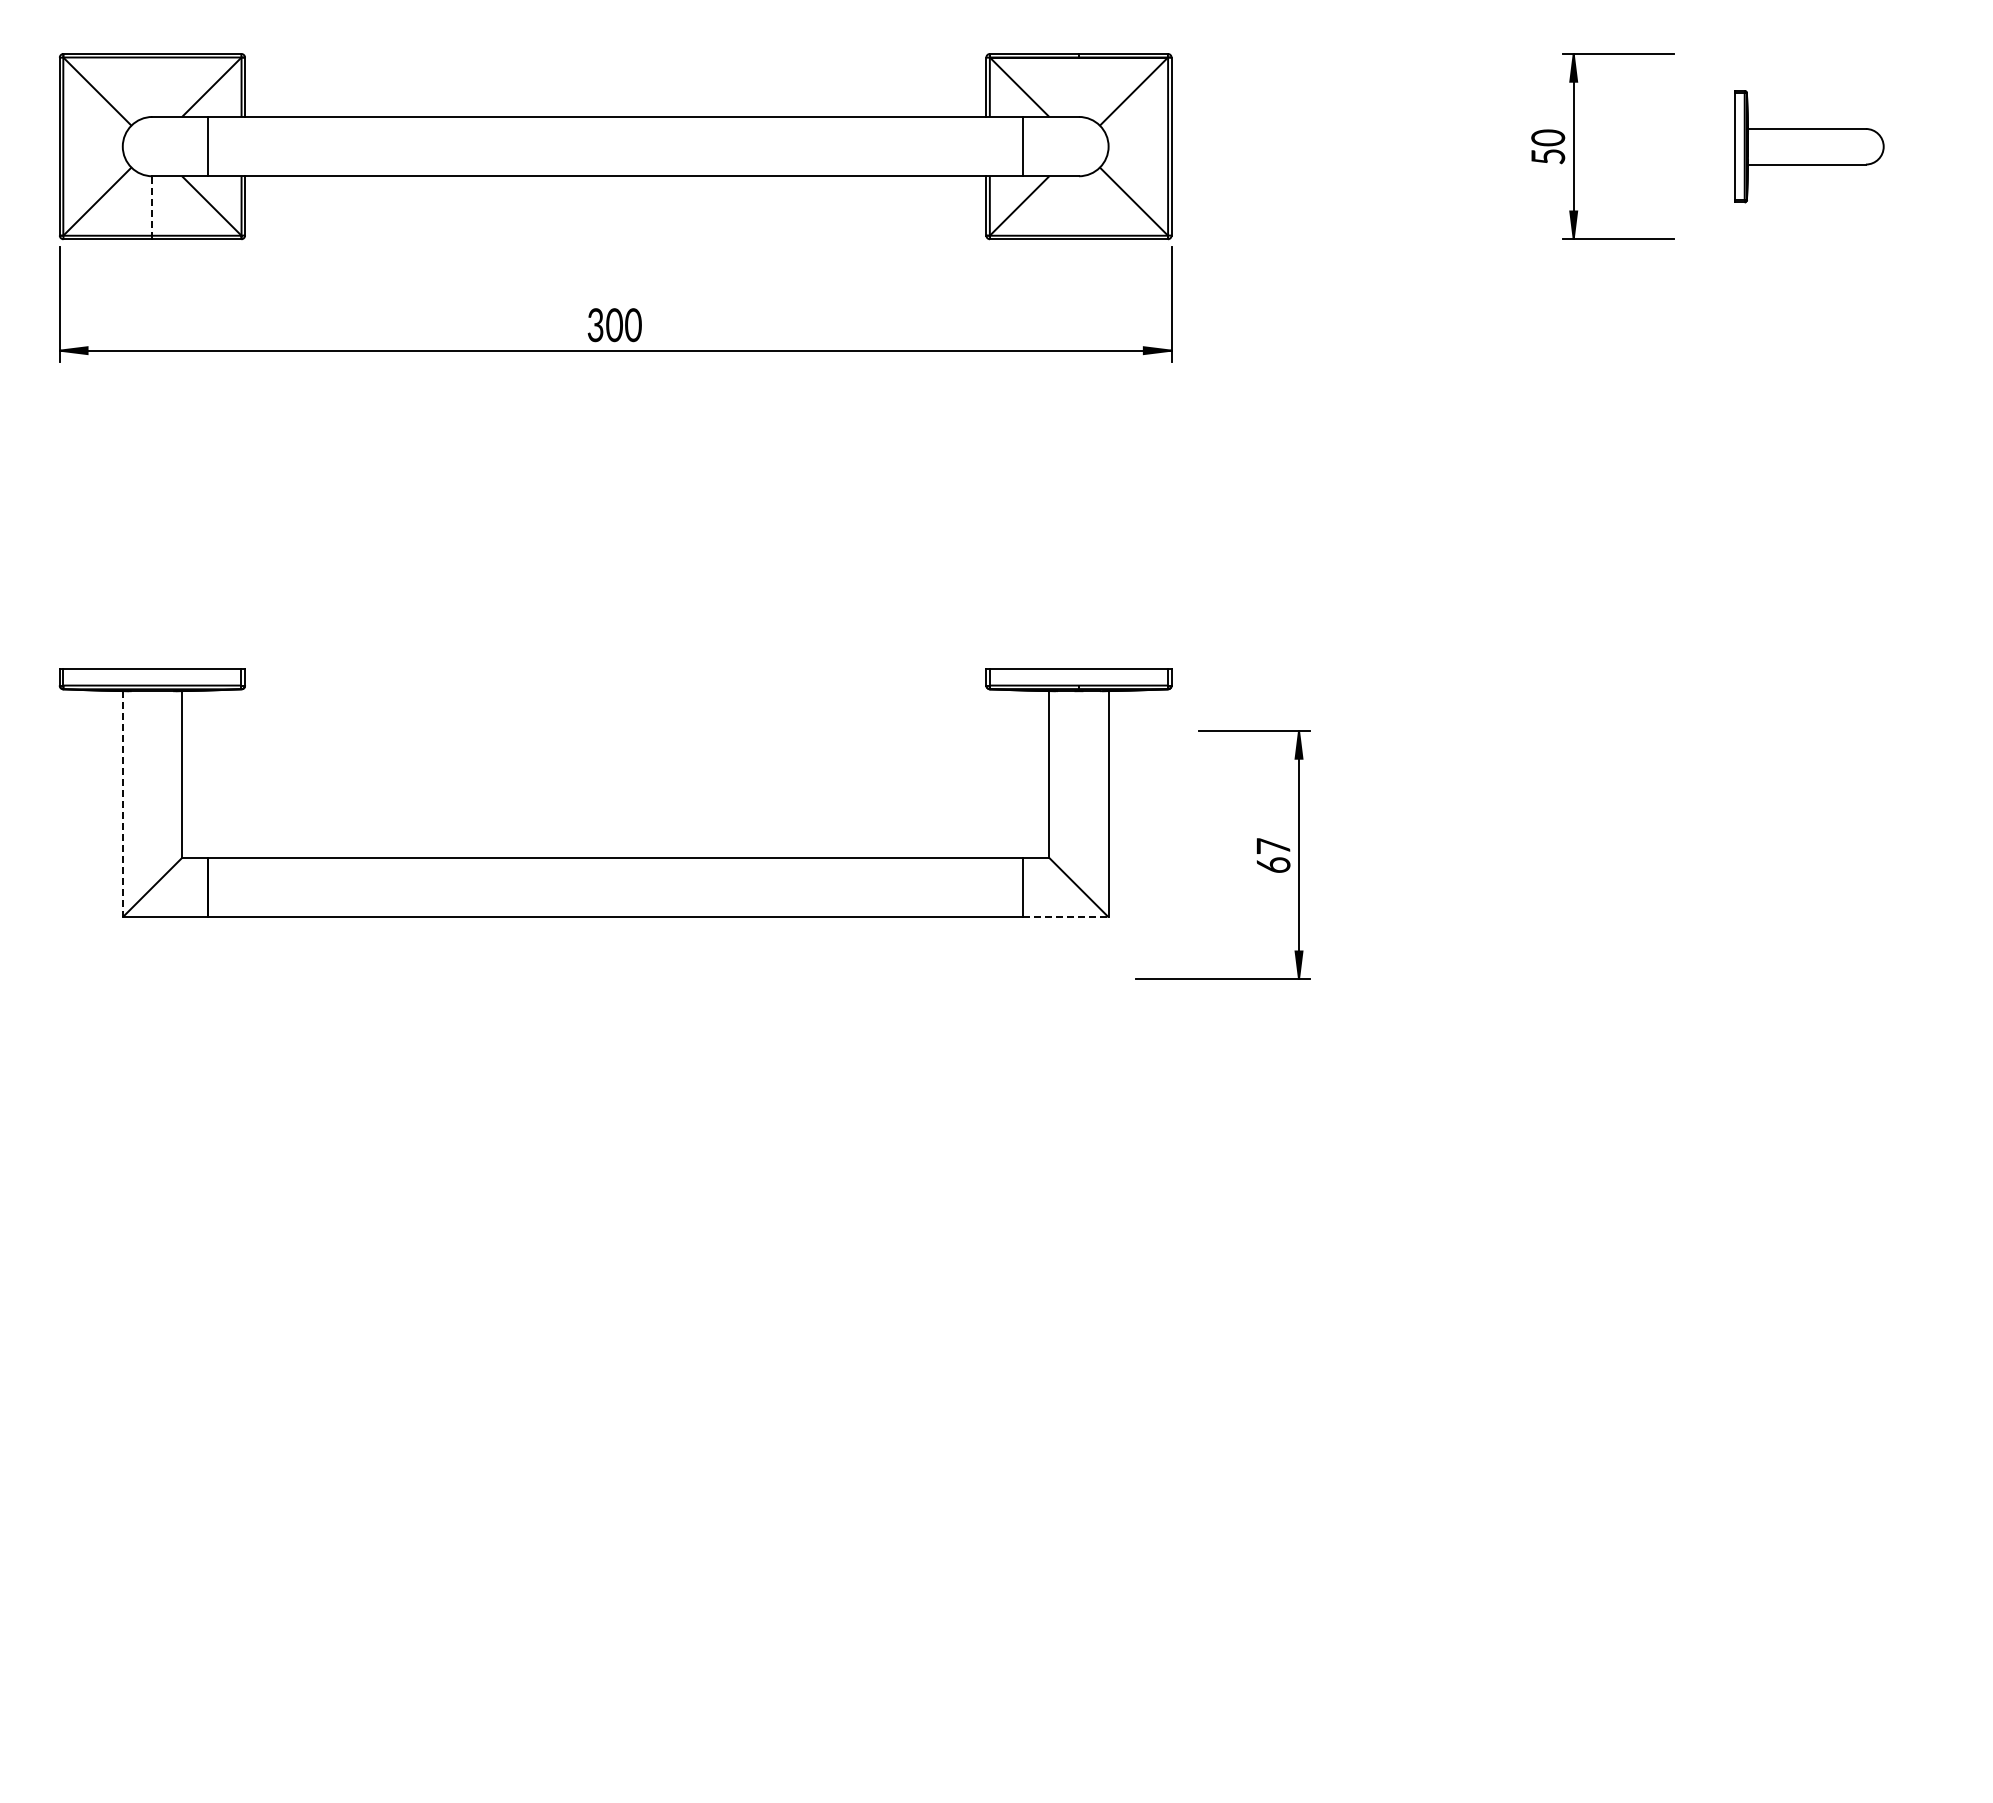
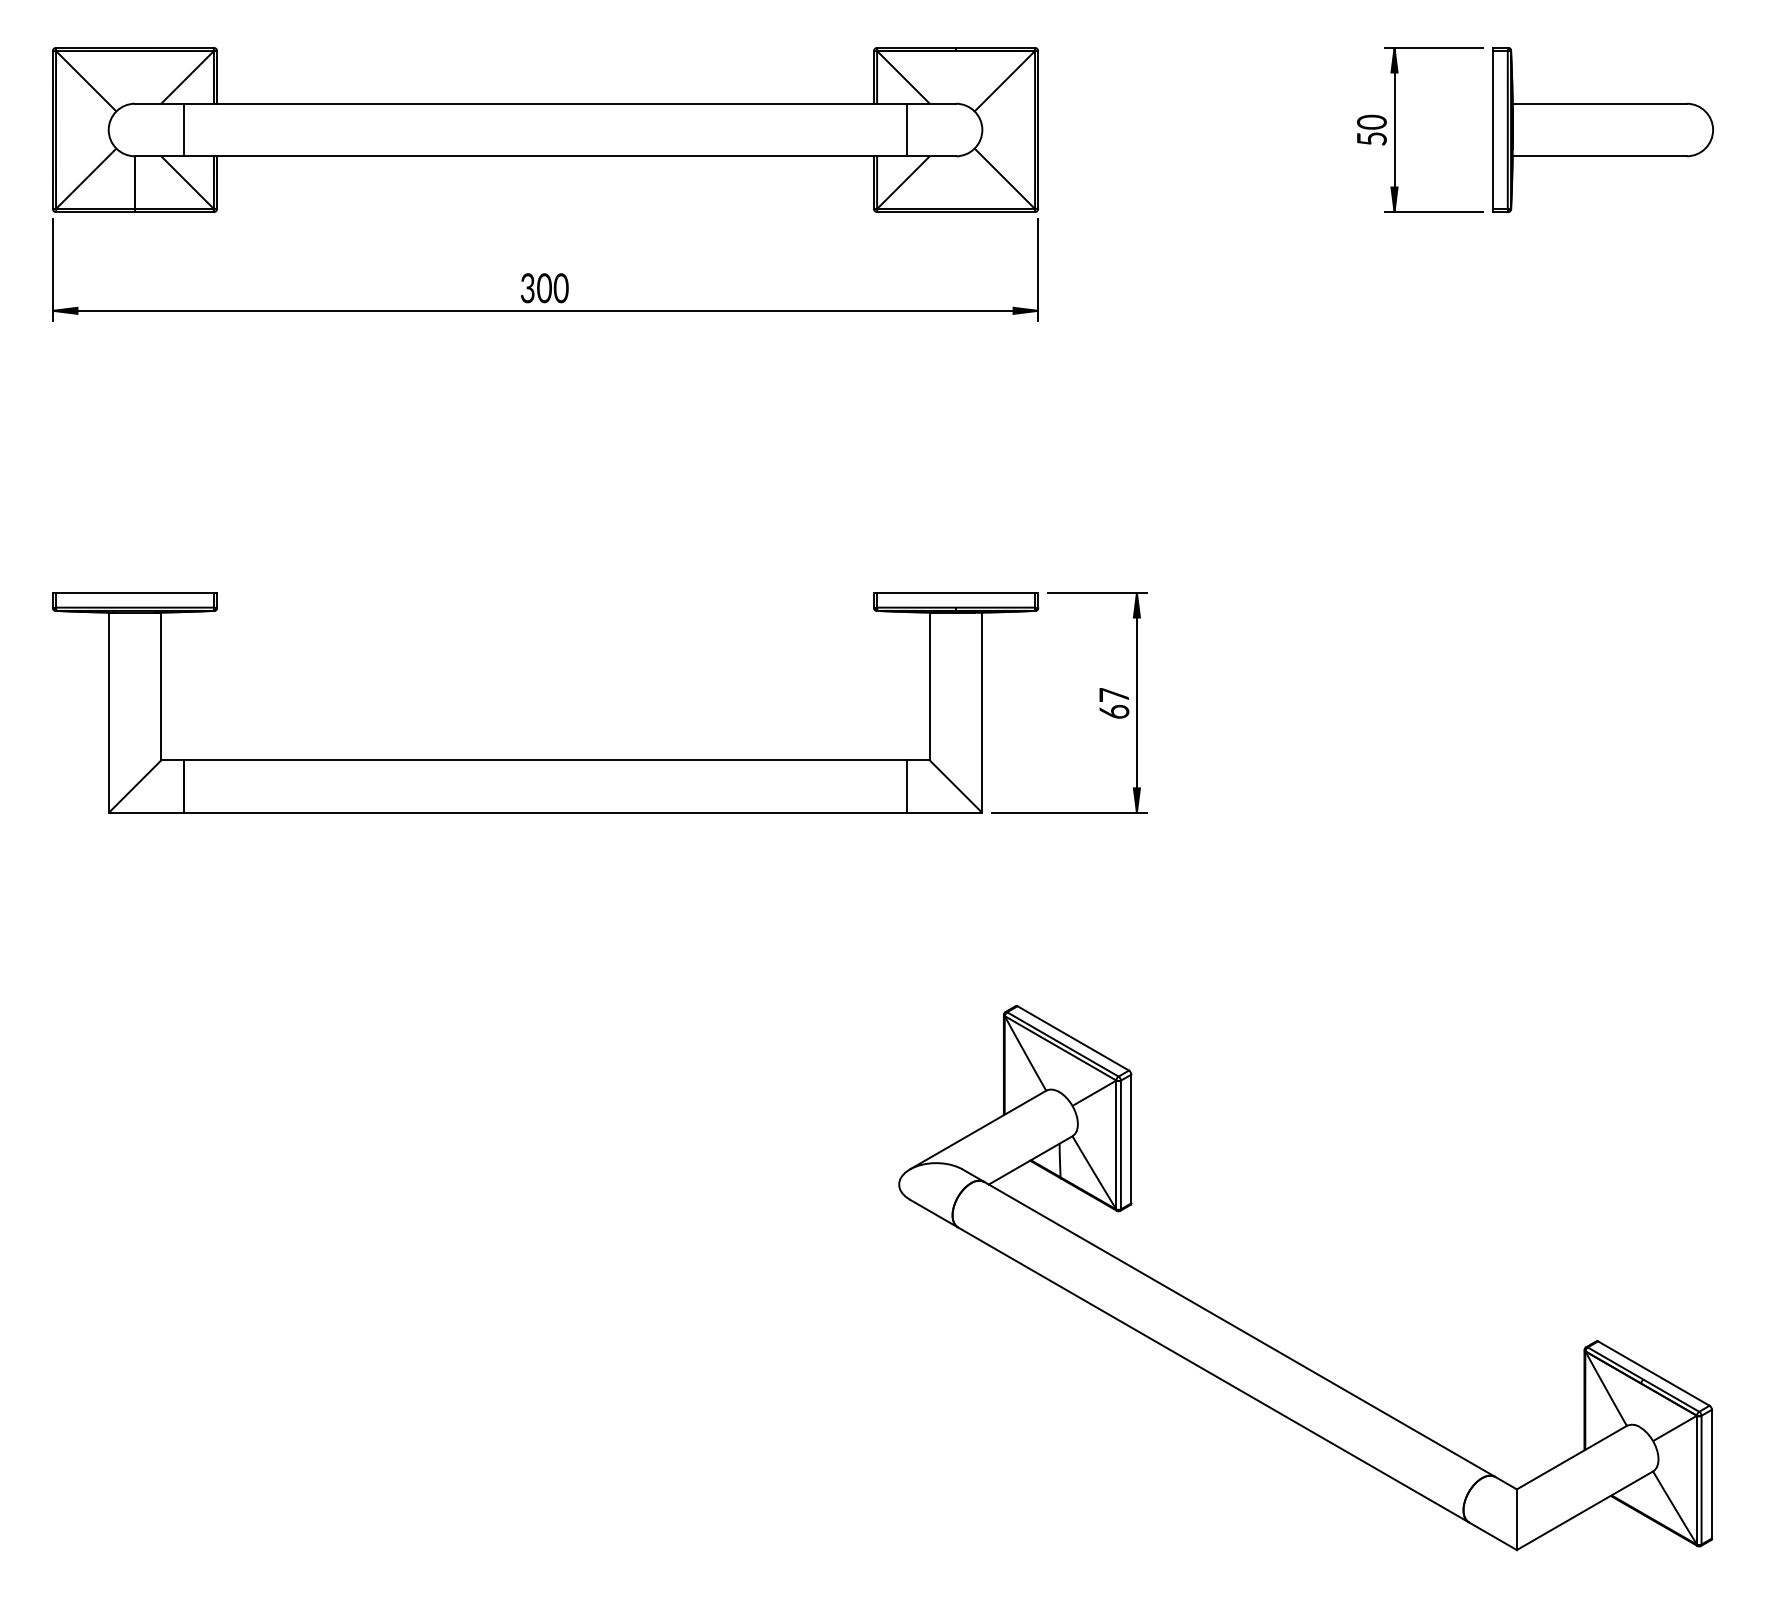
part: (1809, 146) -> (1603, 129), size x1.67
line: (152, 206) -> (135, 183), dashed -> solid
line: (122, 804) -> (108, 713), dashed -> solid
part: (1257, 853) -> (1100, 701), moved
line: (1066, 917) -> (945, 813), dashed -> solid
part: (1428, 1515) -> (1265, 1343), added

